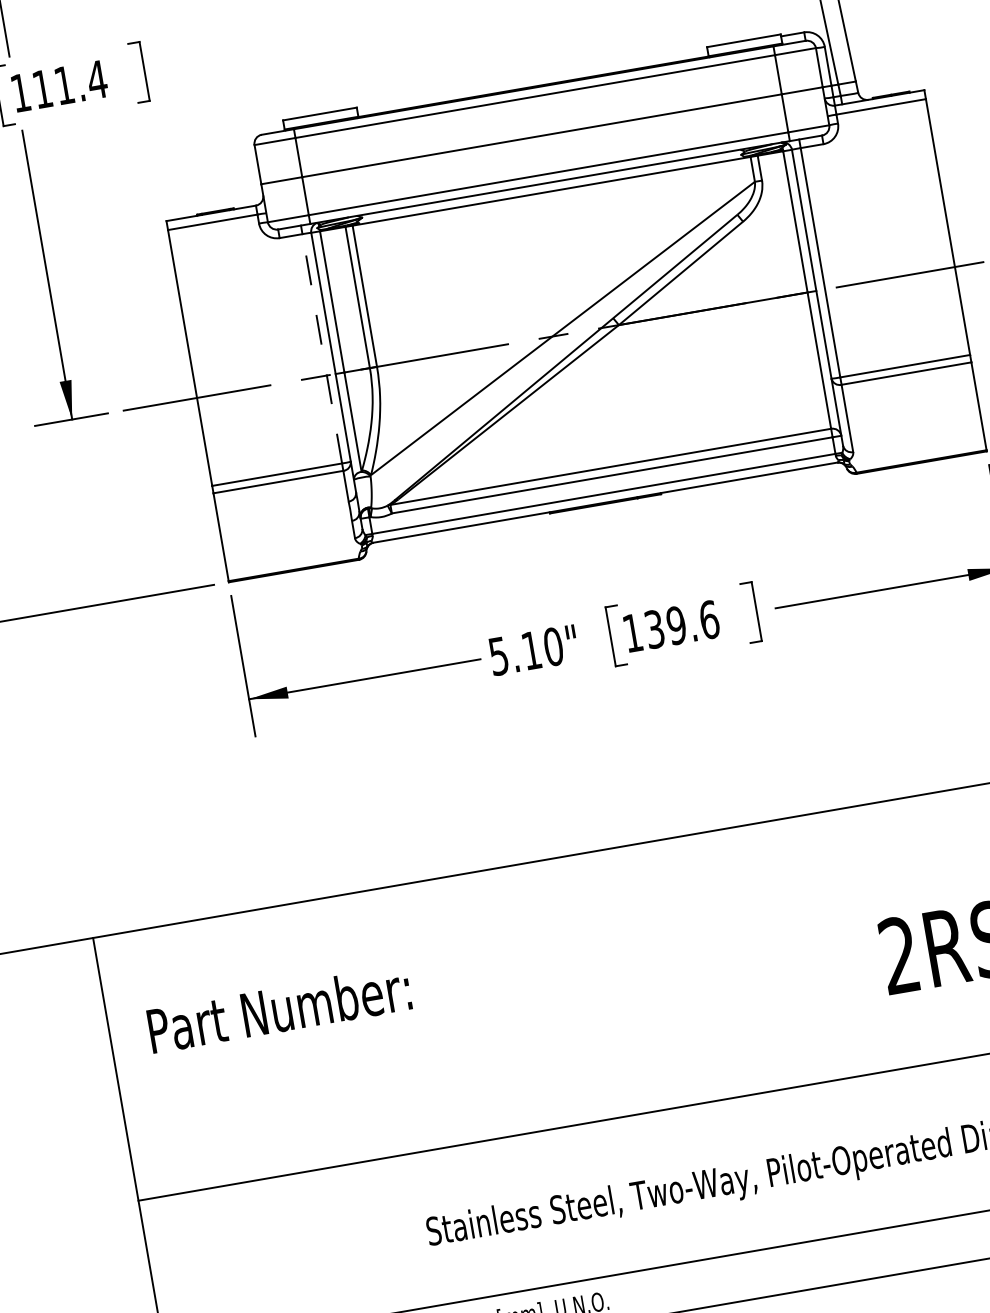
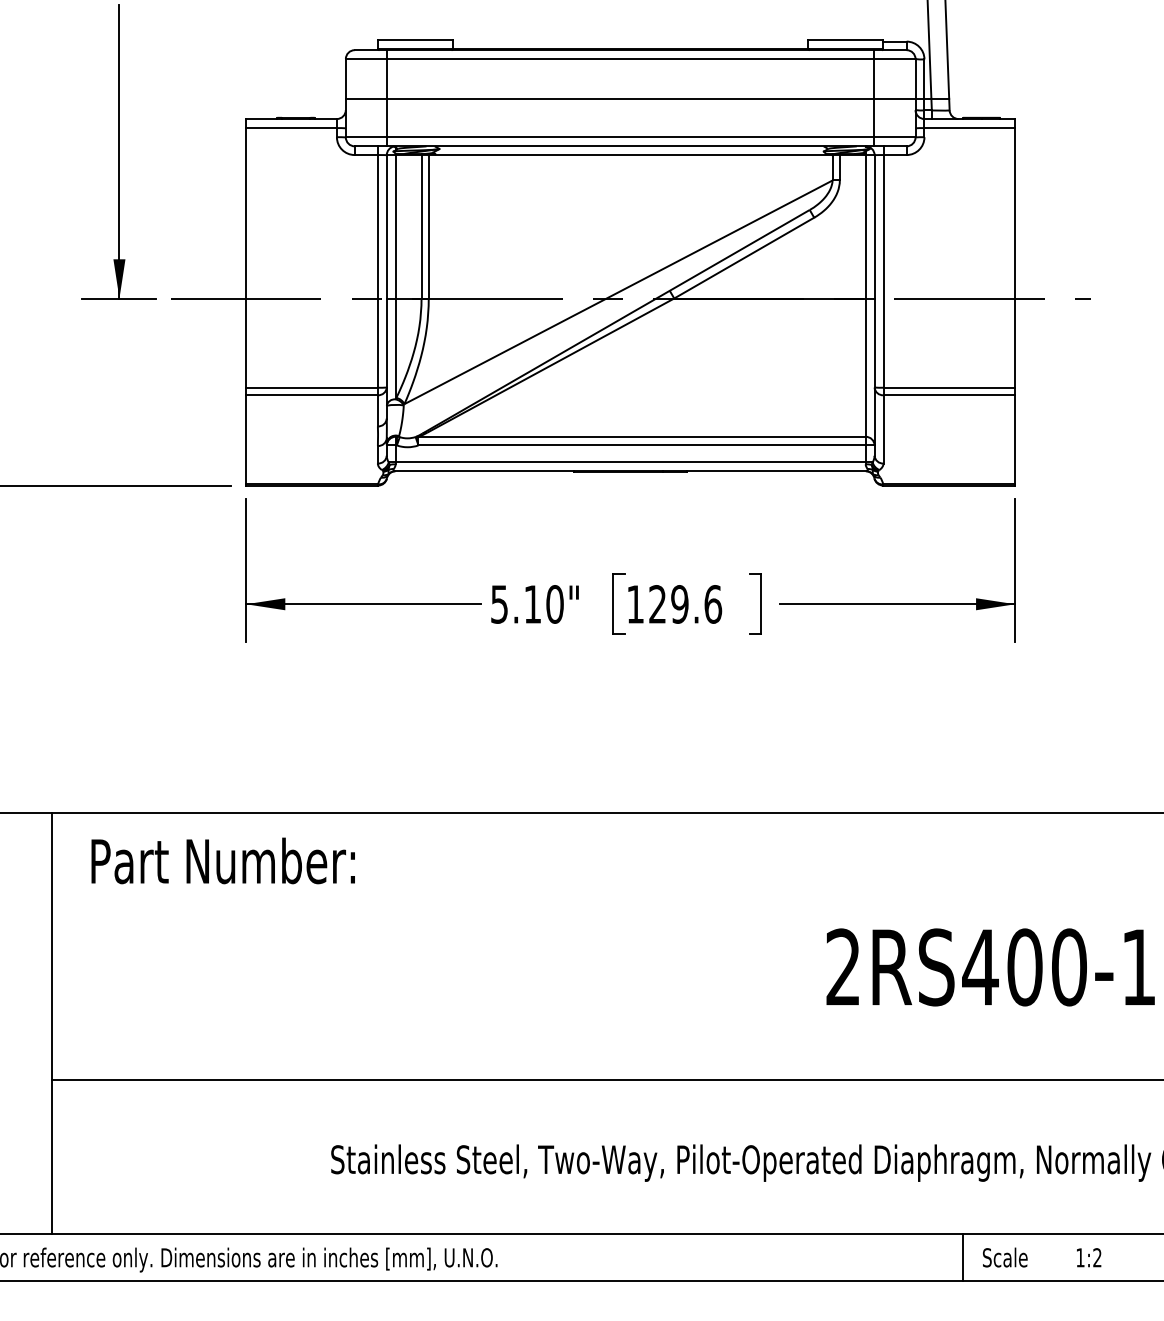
line: (321, 348) -> (377, 270), dashed -> solid
text: (654, 629) -> (657, 604), 139.6 -> 129.6
text: (278, 1008) -> (222, 860), moved

